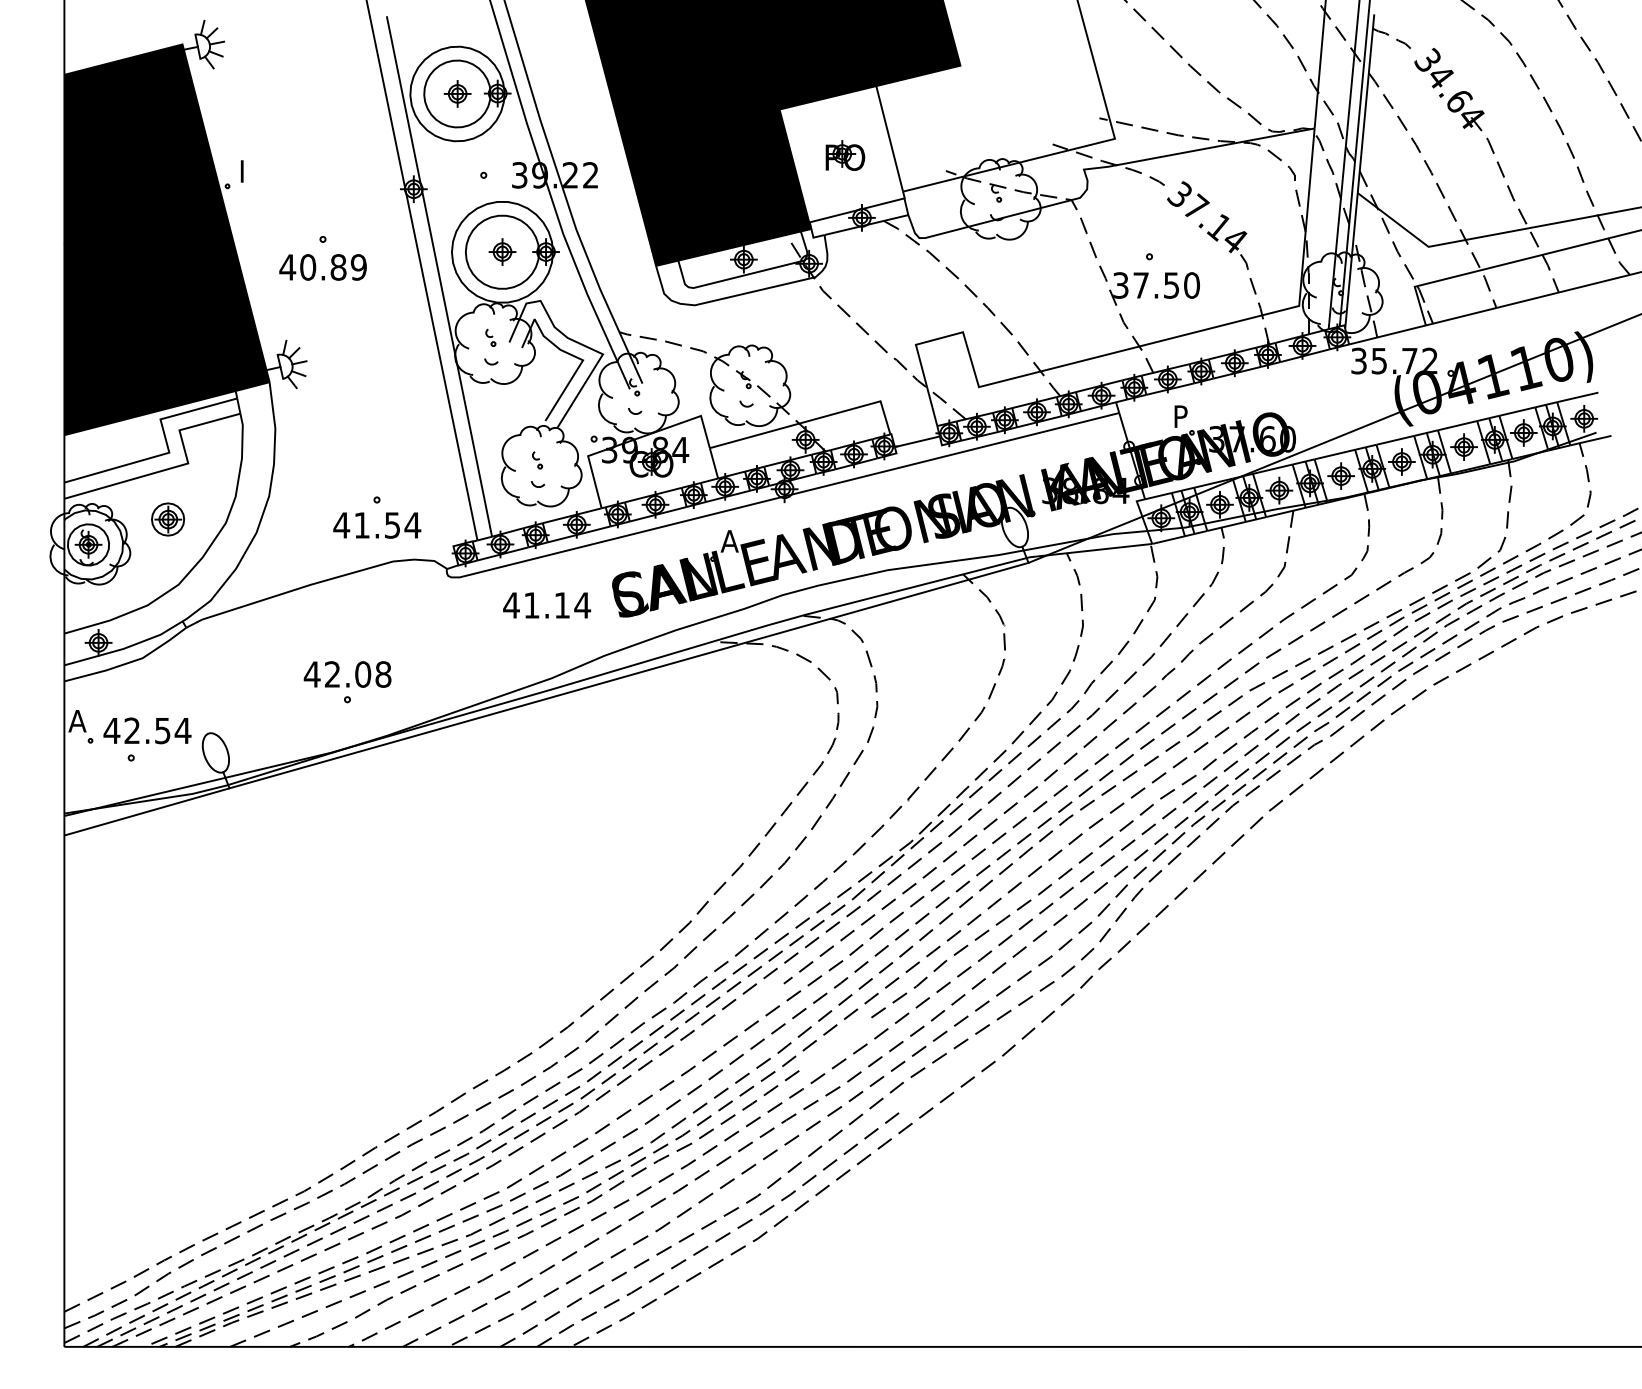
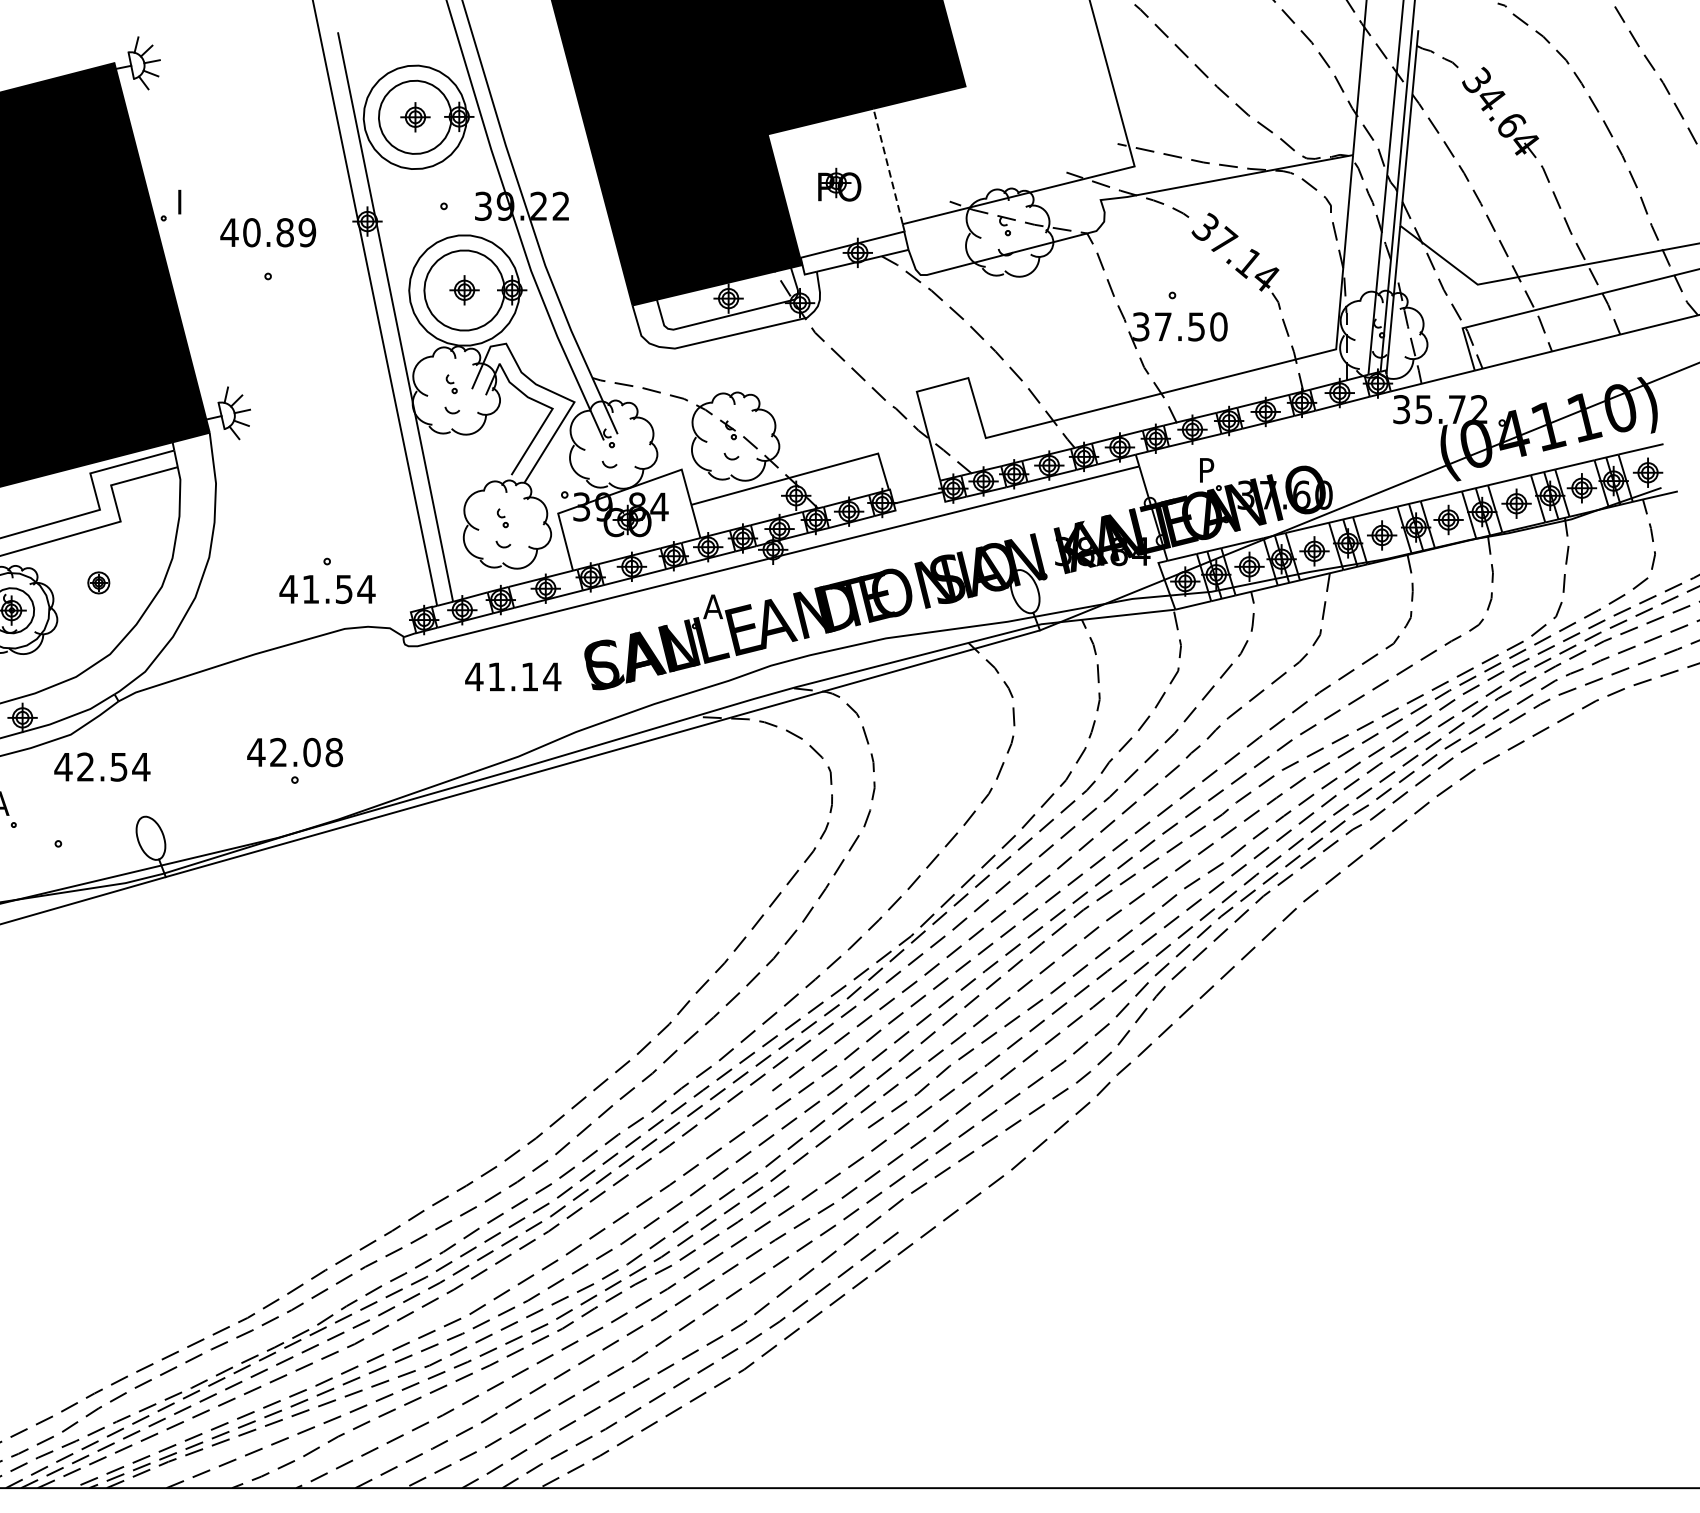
line: (889, 138) -> (887, 166), solid -> dashed
text: (322, 267) -> (267, 232), moved
part: (168, 519) -> (99, 582), size x0.6
text: (147, 730) -> (102, 766), moved

